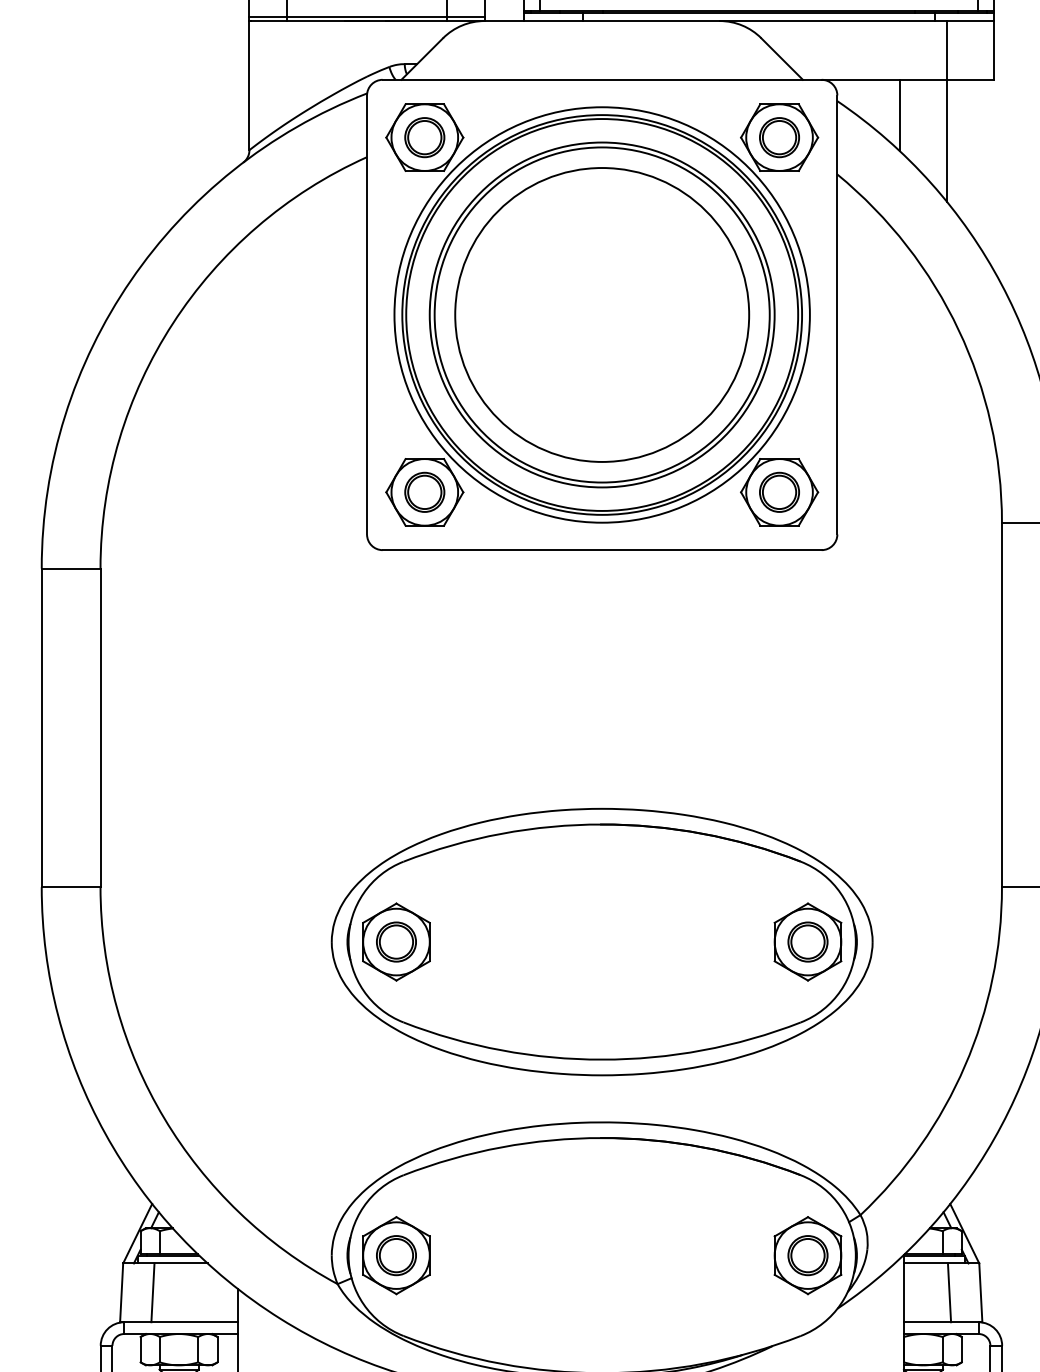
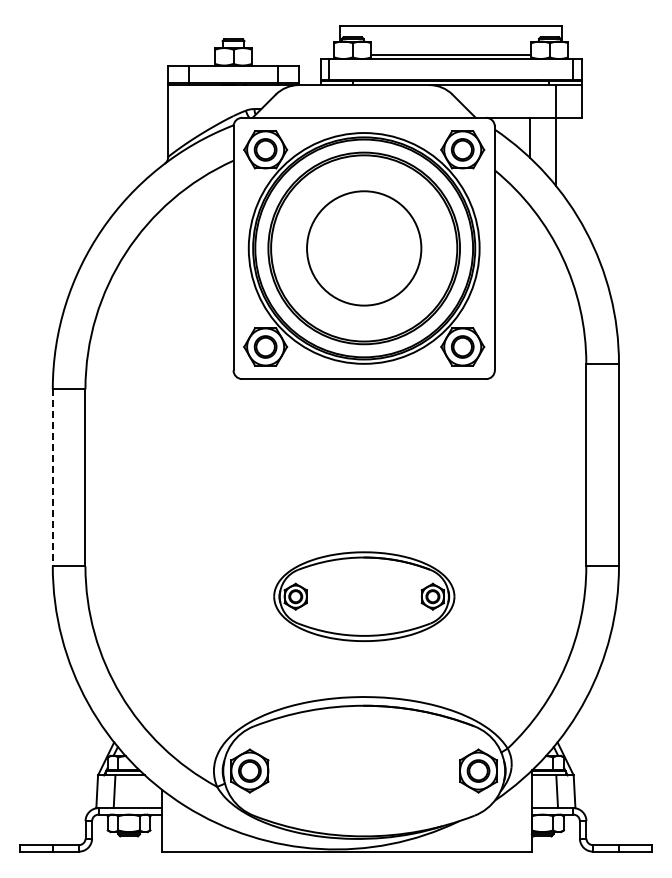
circle: (600, 315) -> (363, 248), size x0.7
line: (41, 727) -> (52, 477), solid -> dashed
part: (602, 941) -> (364, 596), size x0.6

